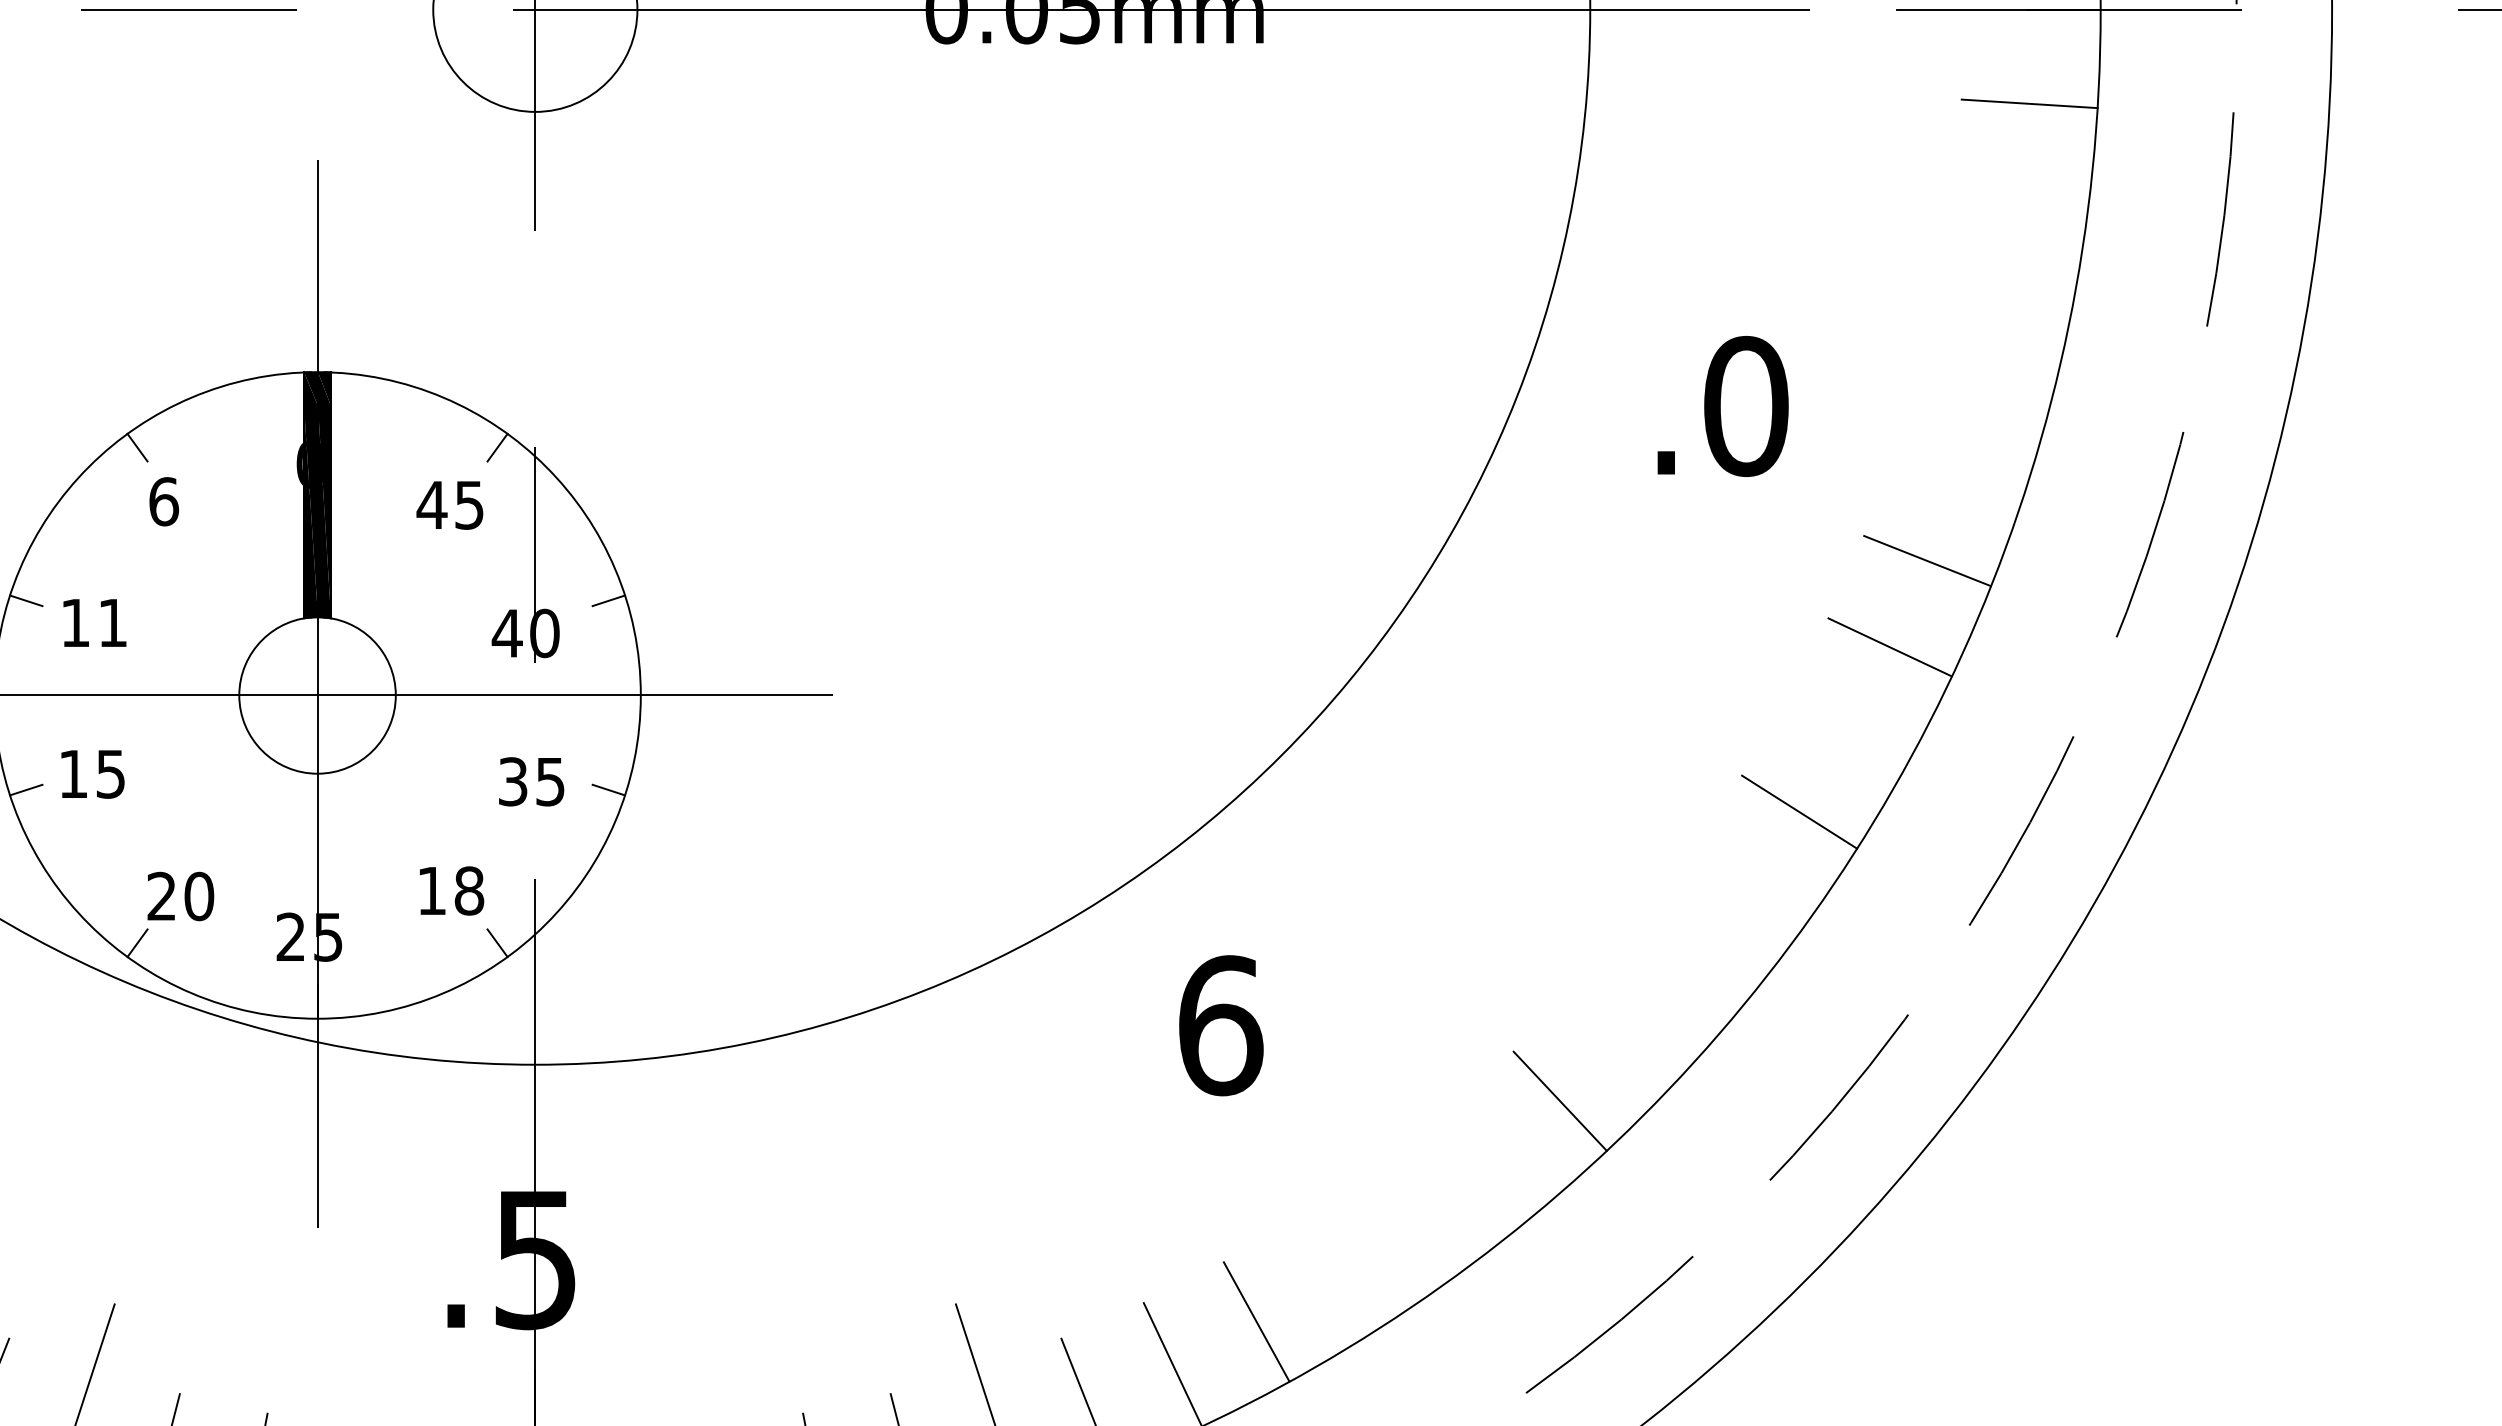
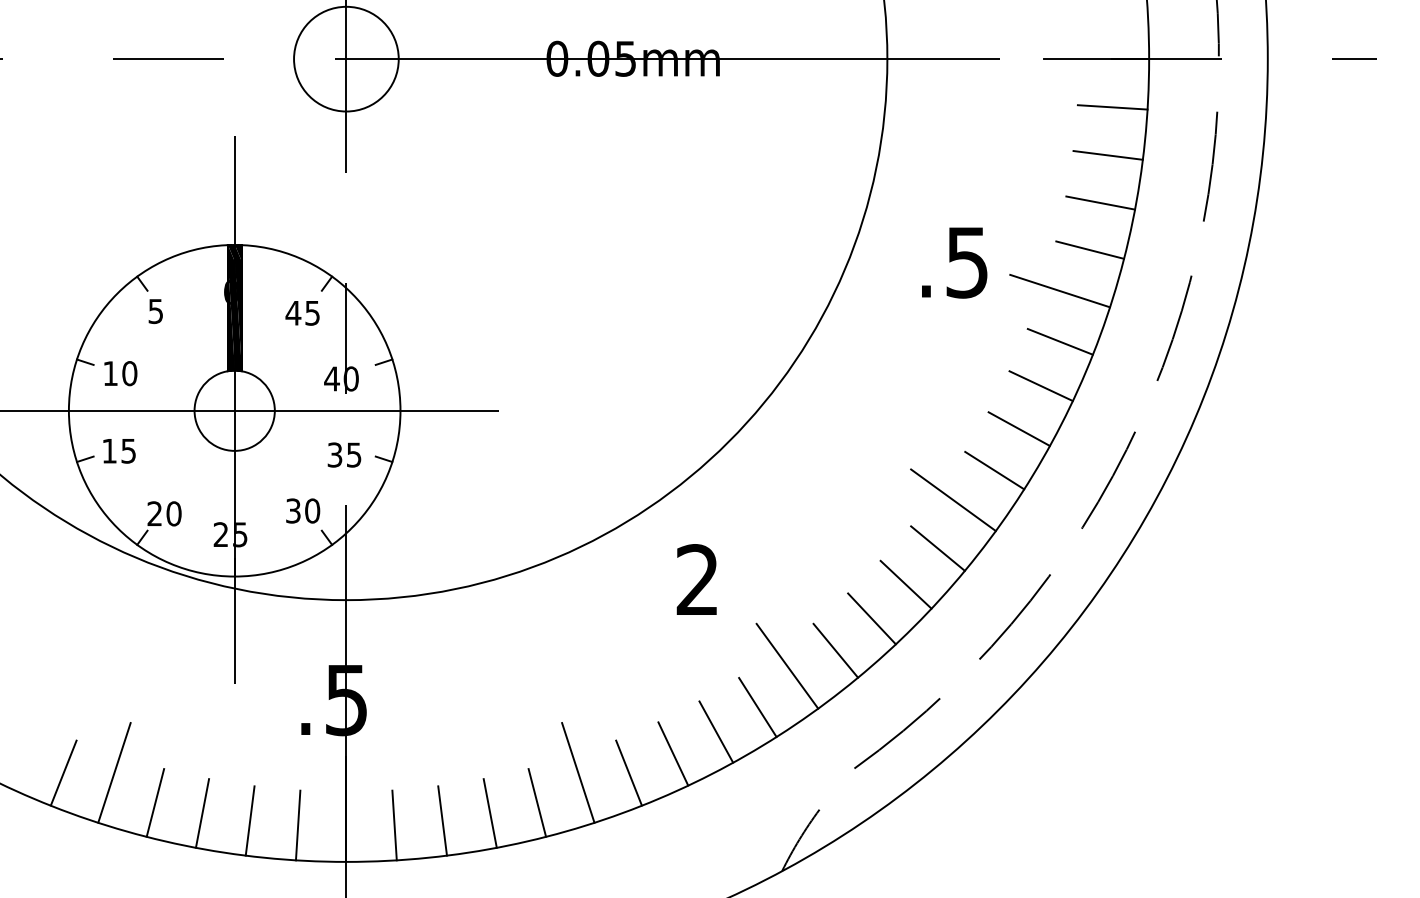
line: (2019, 197) -> (1107, 155), added
line: (2005, 289) -> (1100, 202), added
line: (1984, 380) -> (1089, 249), added
text: (1746, 406) -> (967, 262), .0 -> .5
line: (1925, 460) -> (1059, 290), added
text: (163, 501) -> (155, 311), 6 -> 5
text: (112, 622) -> (129, 373), 11 -> 10
line: (1845, 730) -> (1018, 428), added
line: (1719, 870) -> (953, 500), added
text: (451, 889) -> (303, 510), 18 -> 30
line: (1687, 964) -> (937, 548), added
text: (1219, 1026) -> (697, 580), 6 -> 2
line: (1625, 1034) -> (905, 584), added
line: (1489, 1162) -> (835, 650), added
line: (1395, 1192) -> (787, 665), added
line: (1336, 1274) -> (757, 707), added

